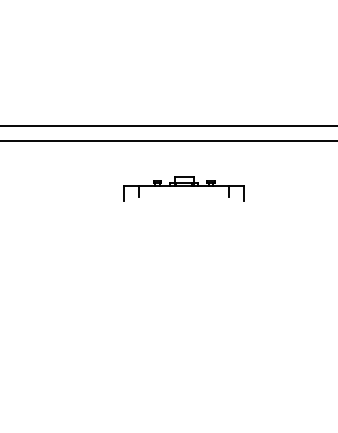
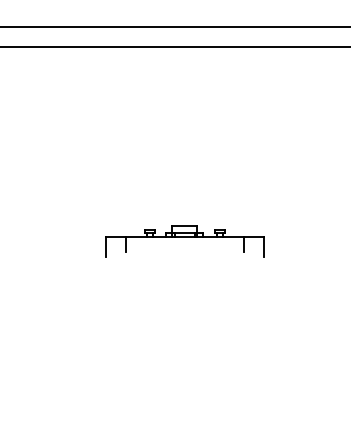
part: (183, 188) -> (184, 240), moved

